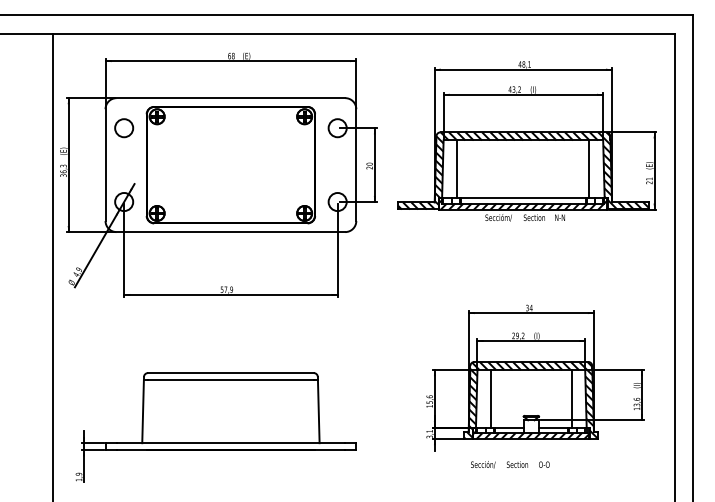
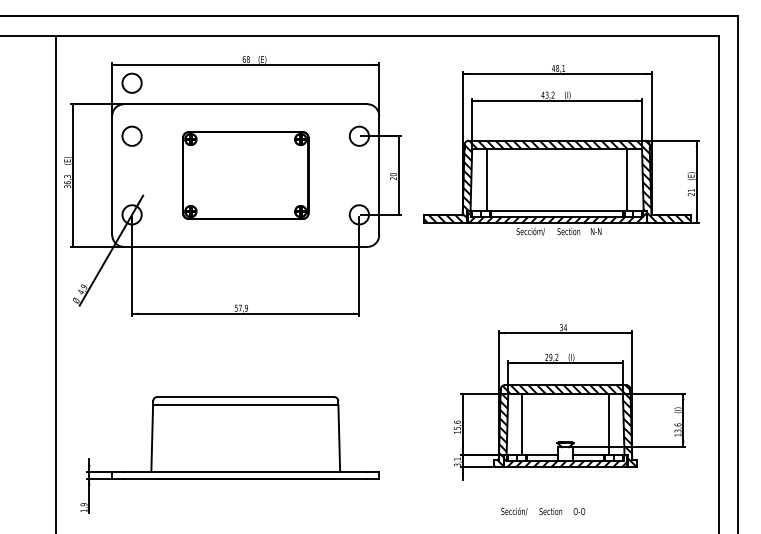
circle: (123, 77) -> (131, 82), added
part: (230, 165) -> (245, 175), size x0.7
text: (510, 464) -> (543, 511), moved

